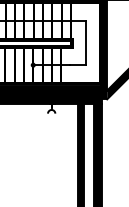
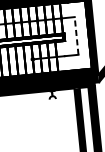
line: (86, 43) -> (76, 36), solid -> dashed

